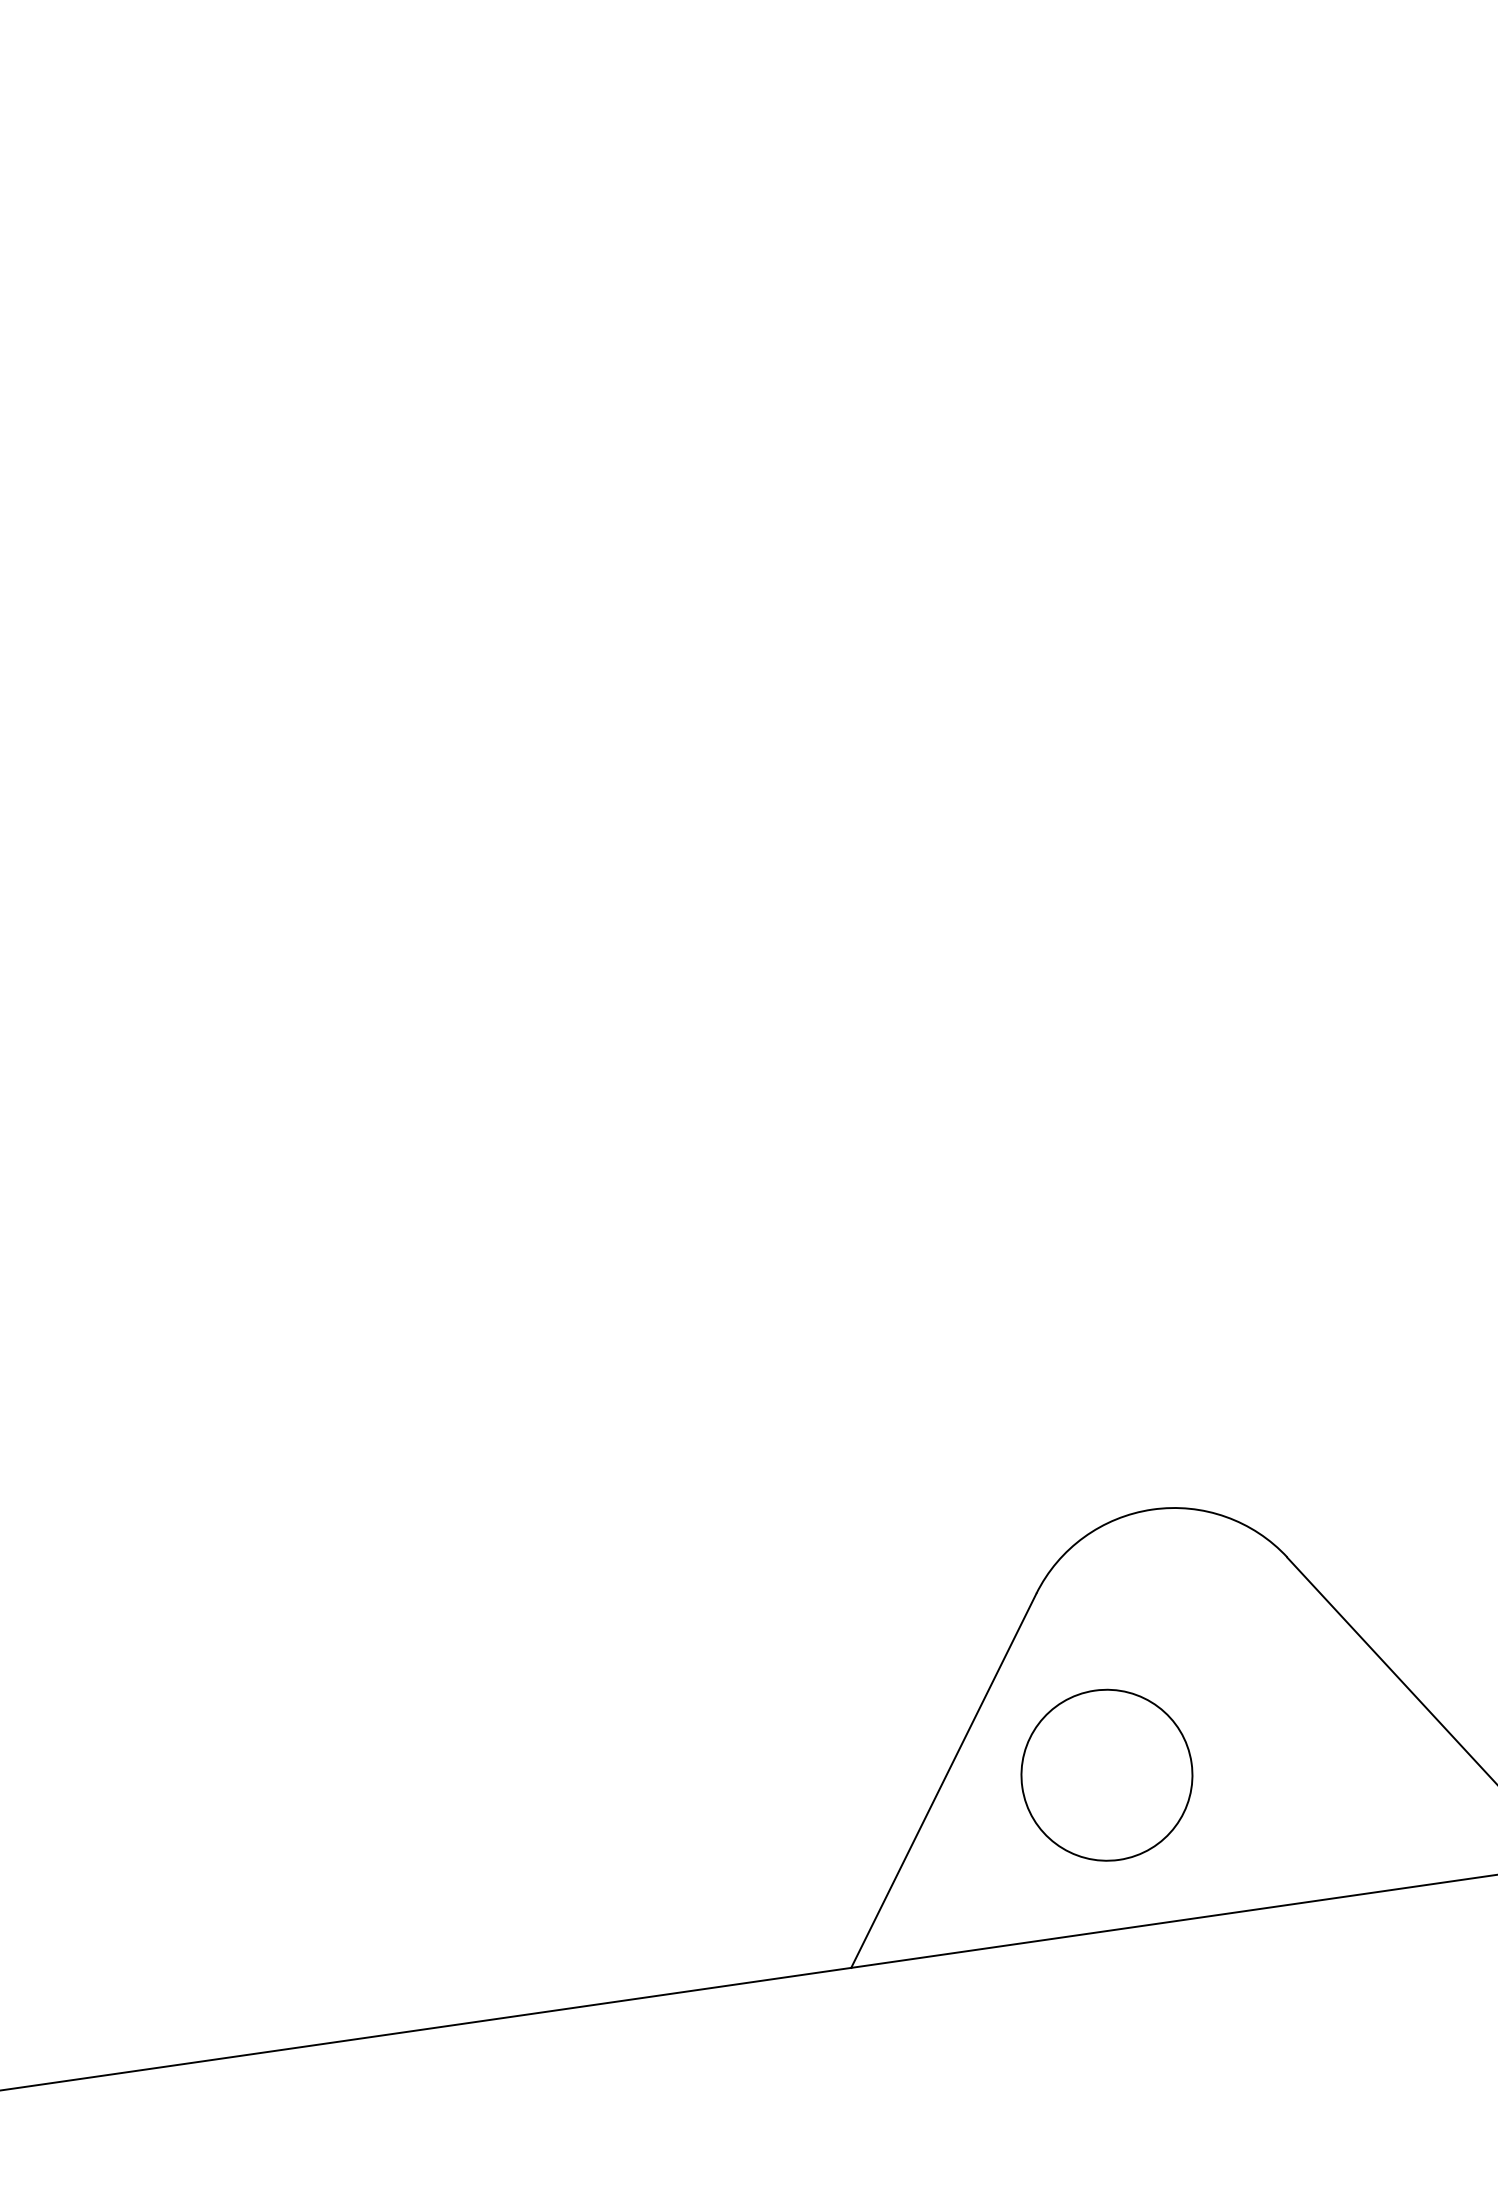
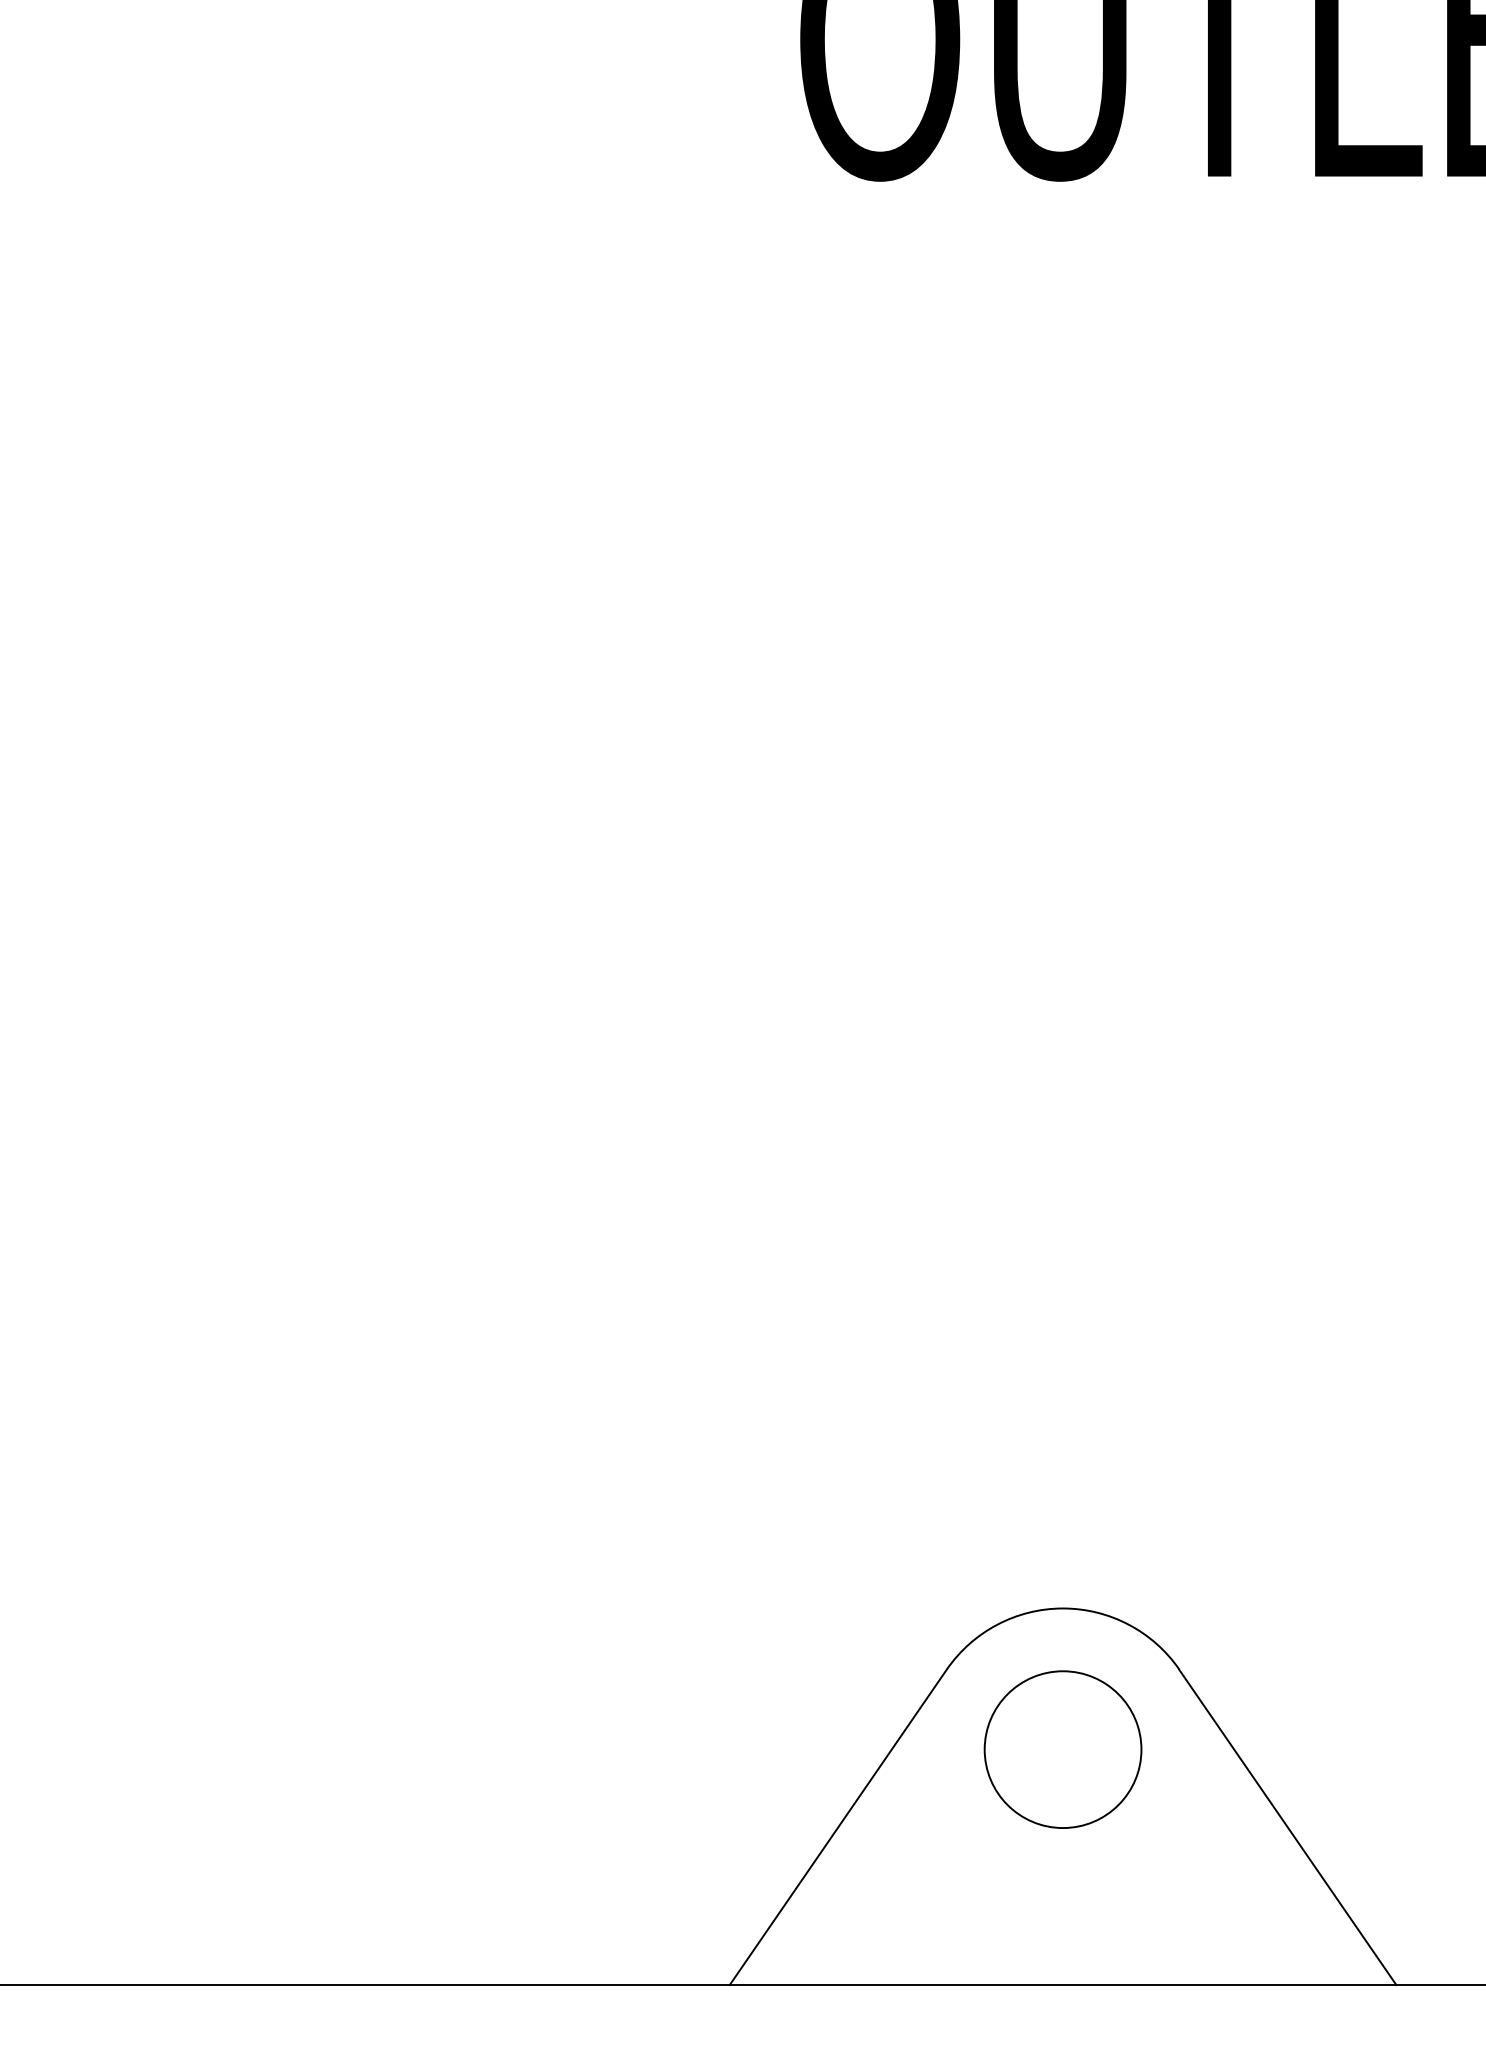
circle: (1106, 1775) -> (1062, 1749), moved

